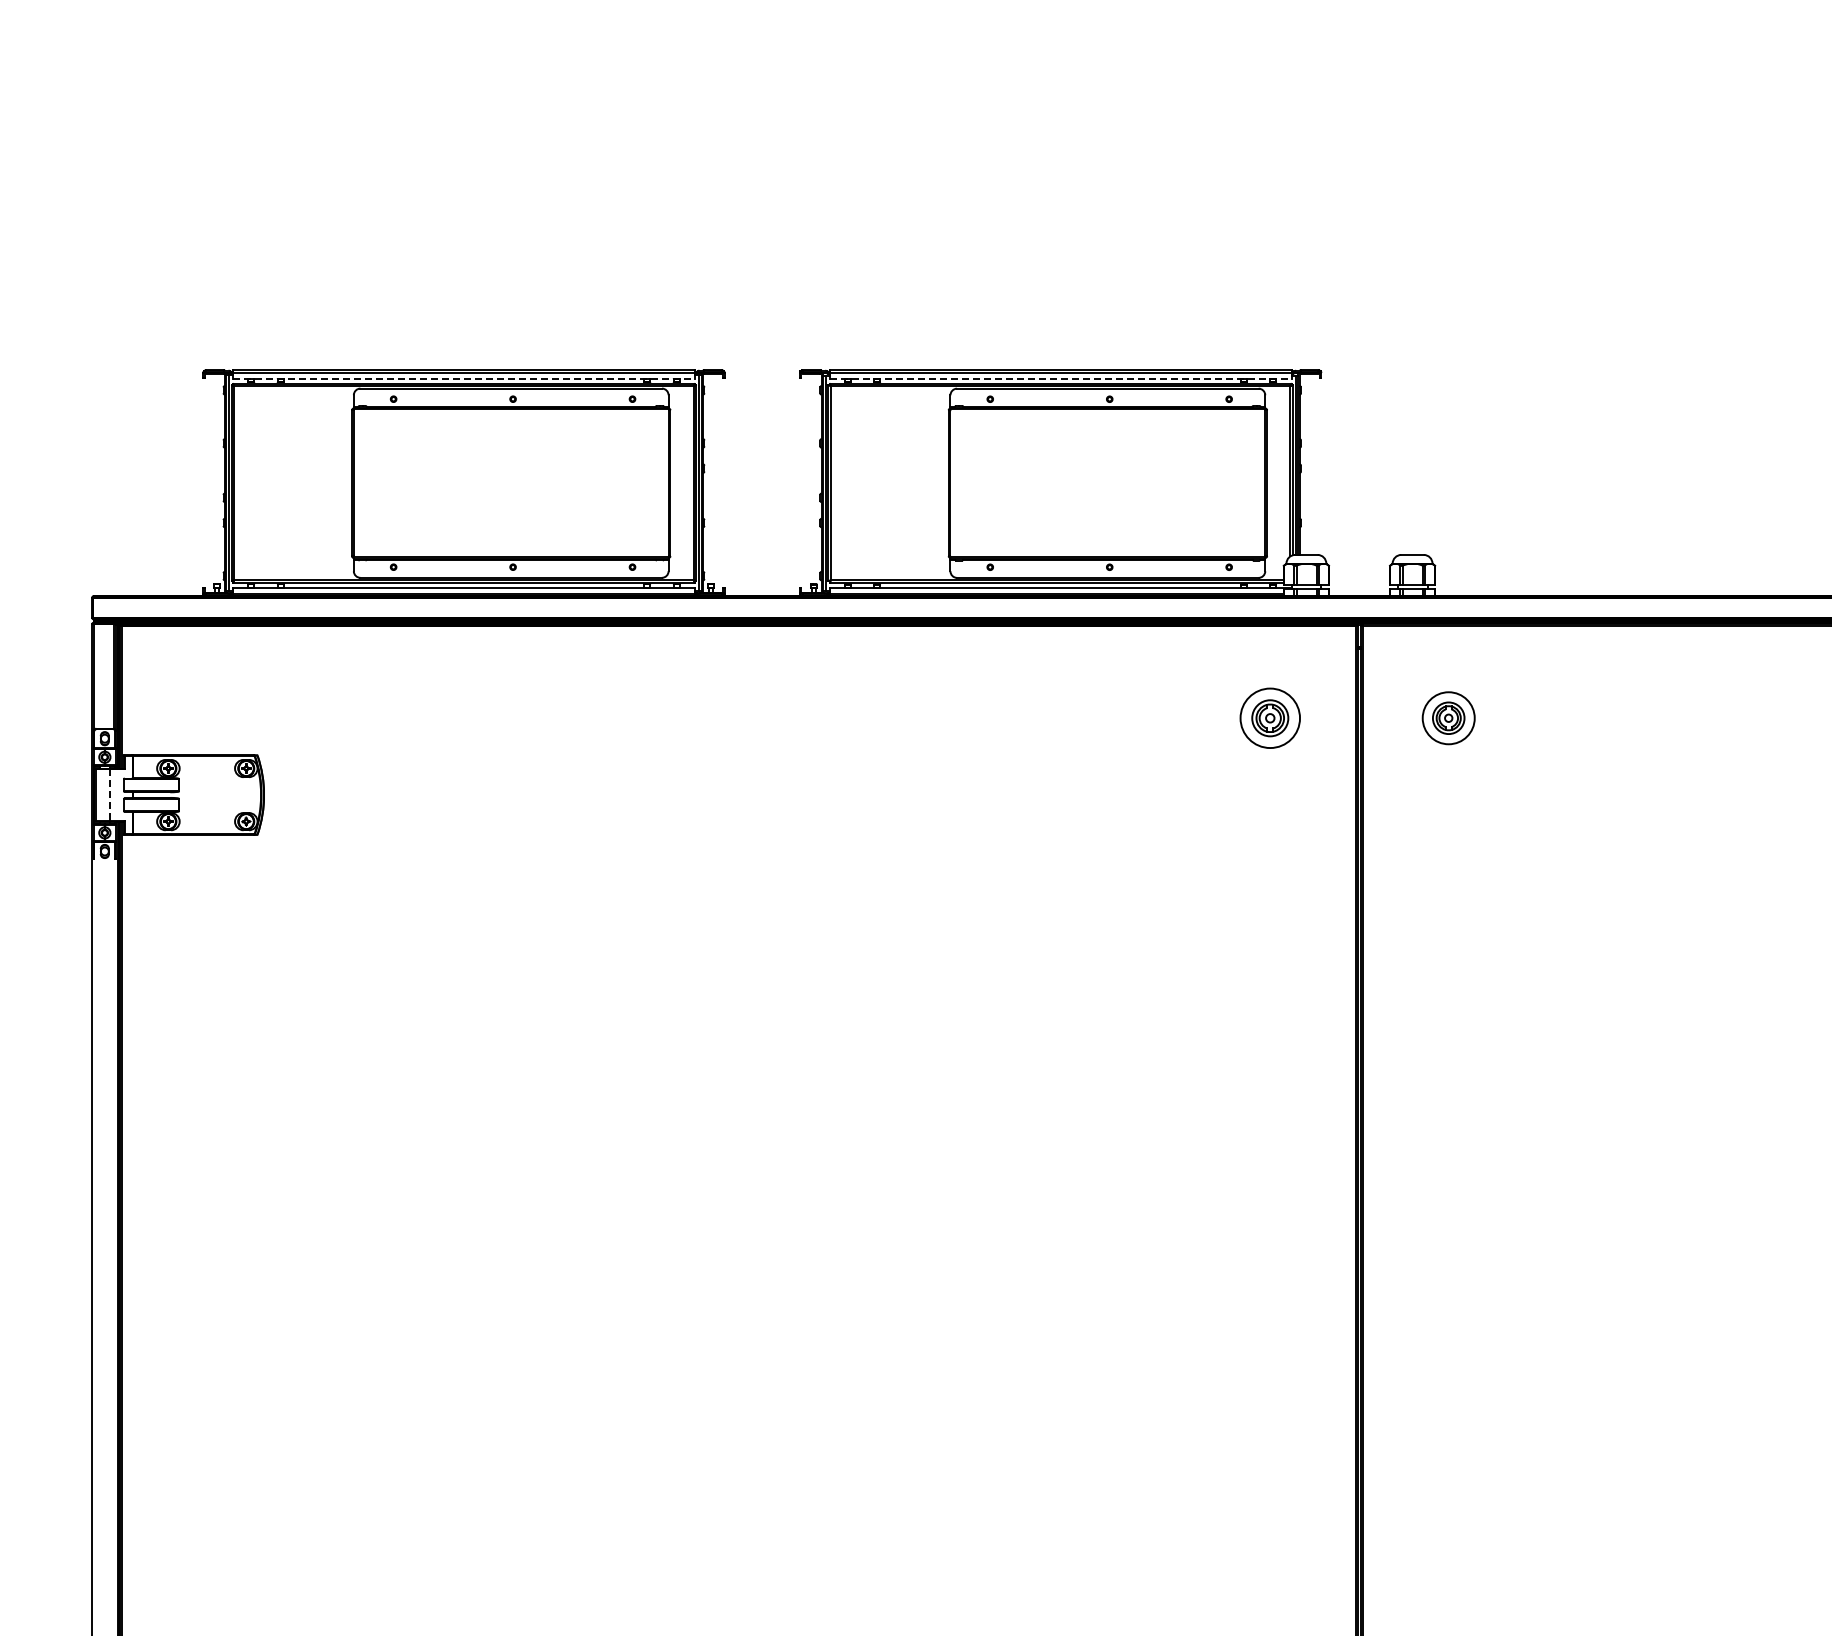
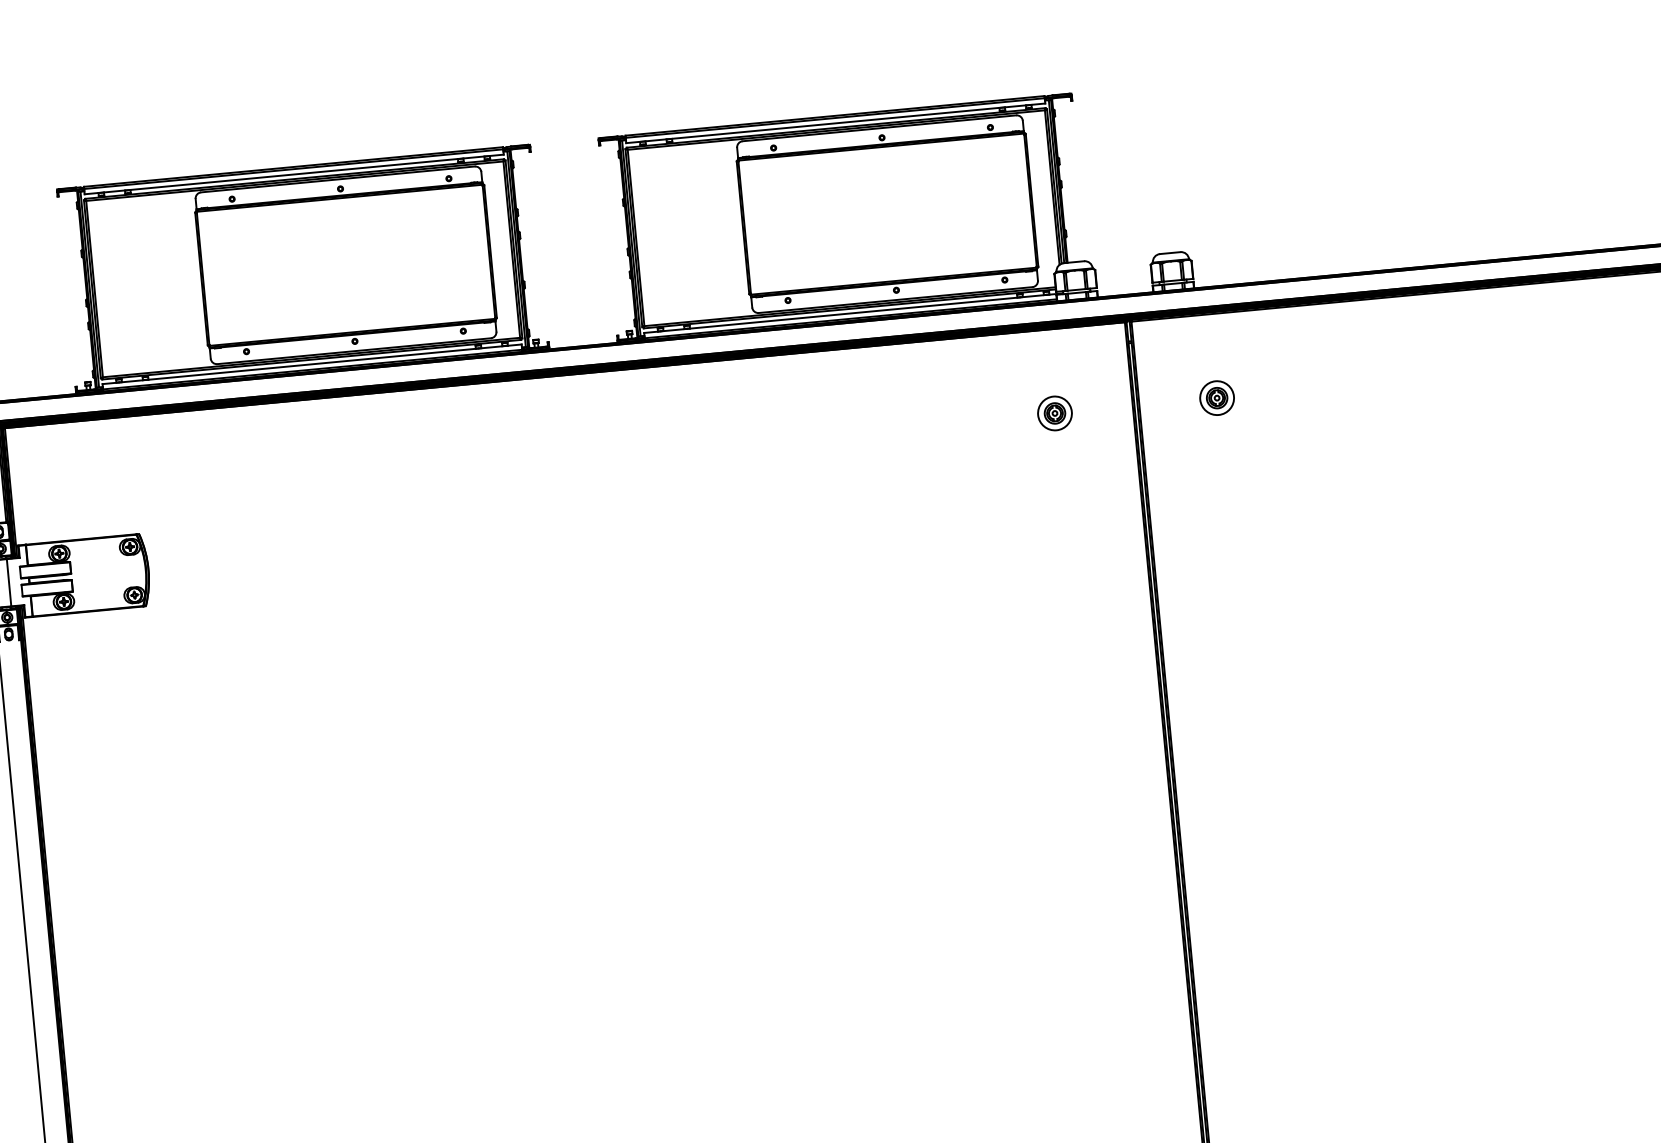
line: (463, 378) -> (293, 174), dashed -> solid
line: (1060, 378) -> (835, 123), dashed -> solid
part: (1269, 717) -> (1054, 412), size x0.62
part: (1448, 717) -> (1216, 397), size x0.71
line: (110, 795) -> (9, 583), dashed -> solid

